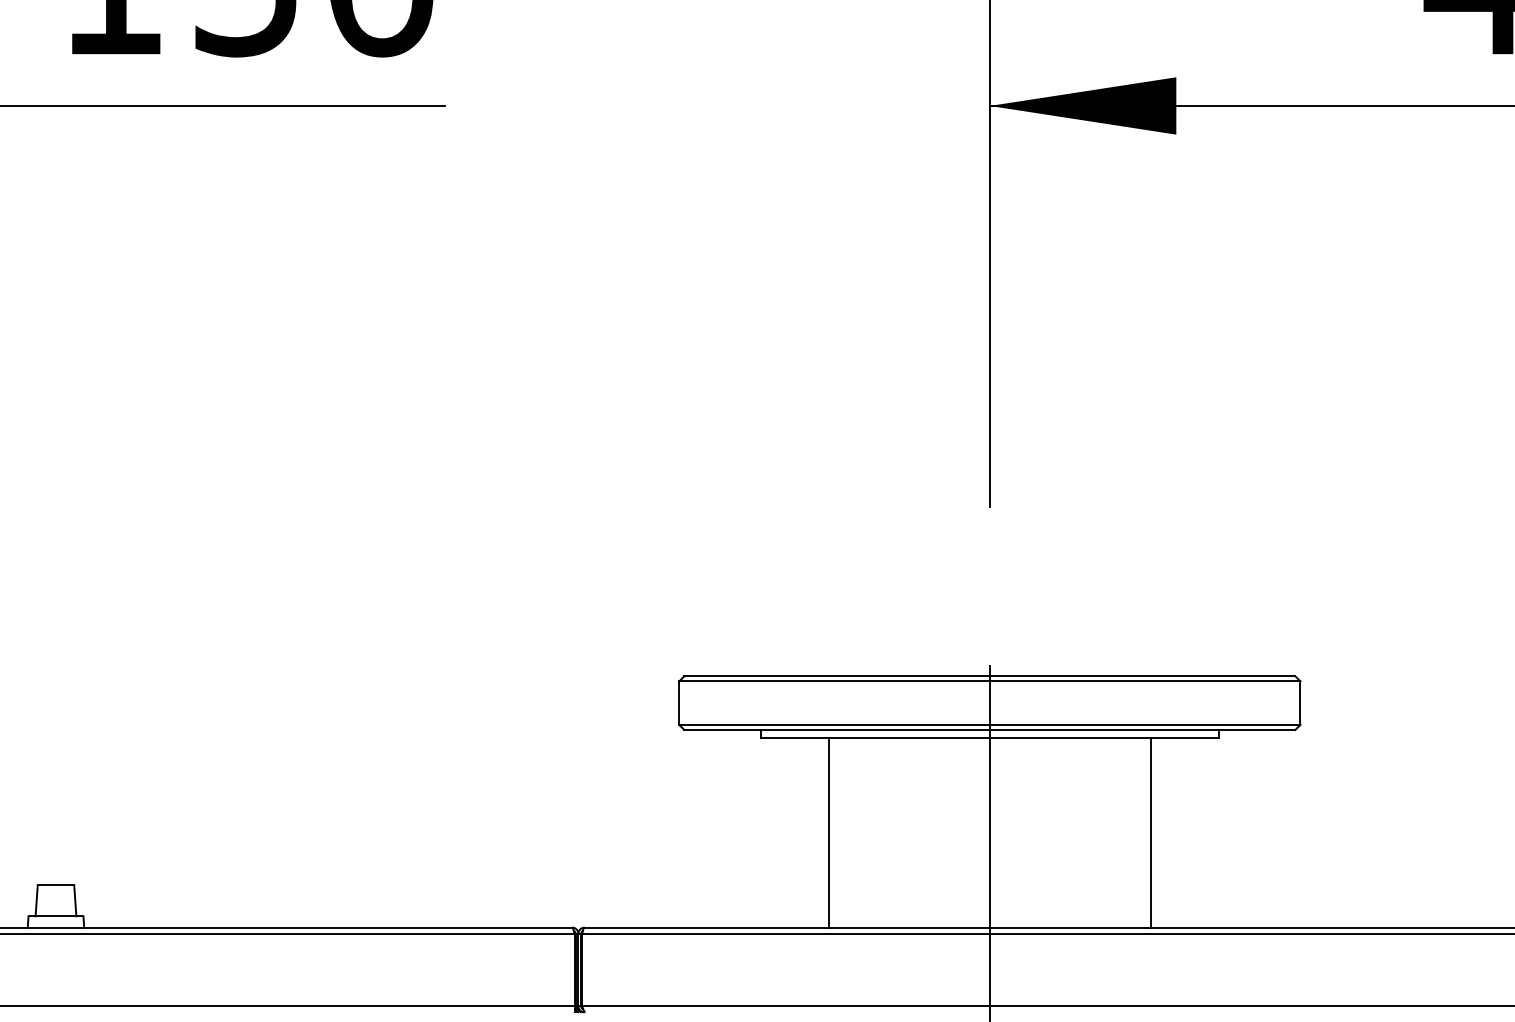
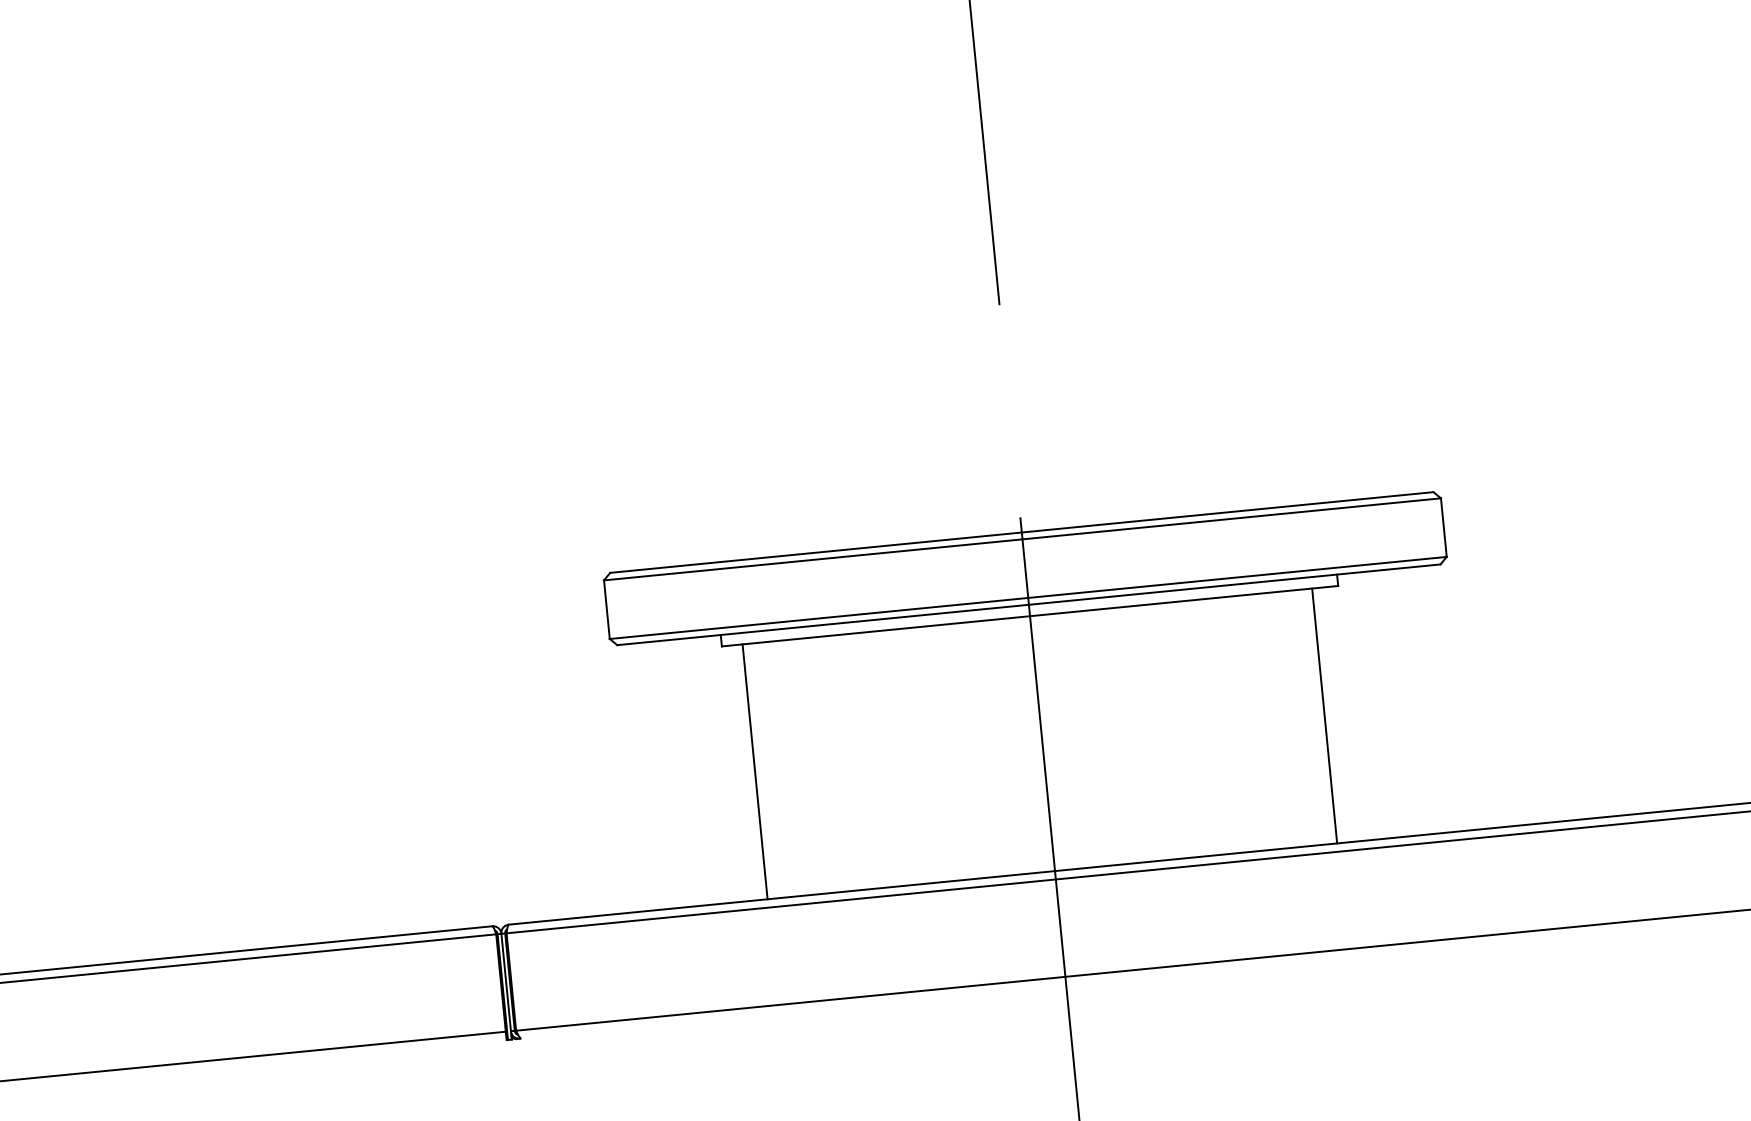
line: (828, 832) -> (754, 771), moved
line: (1151, 832) -> (1324, 715), moved

